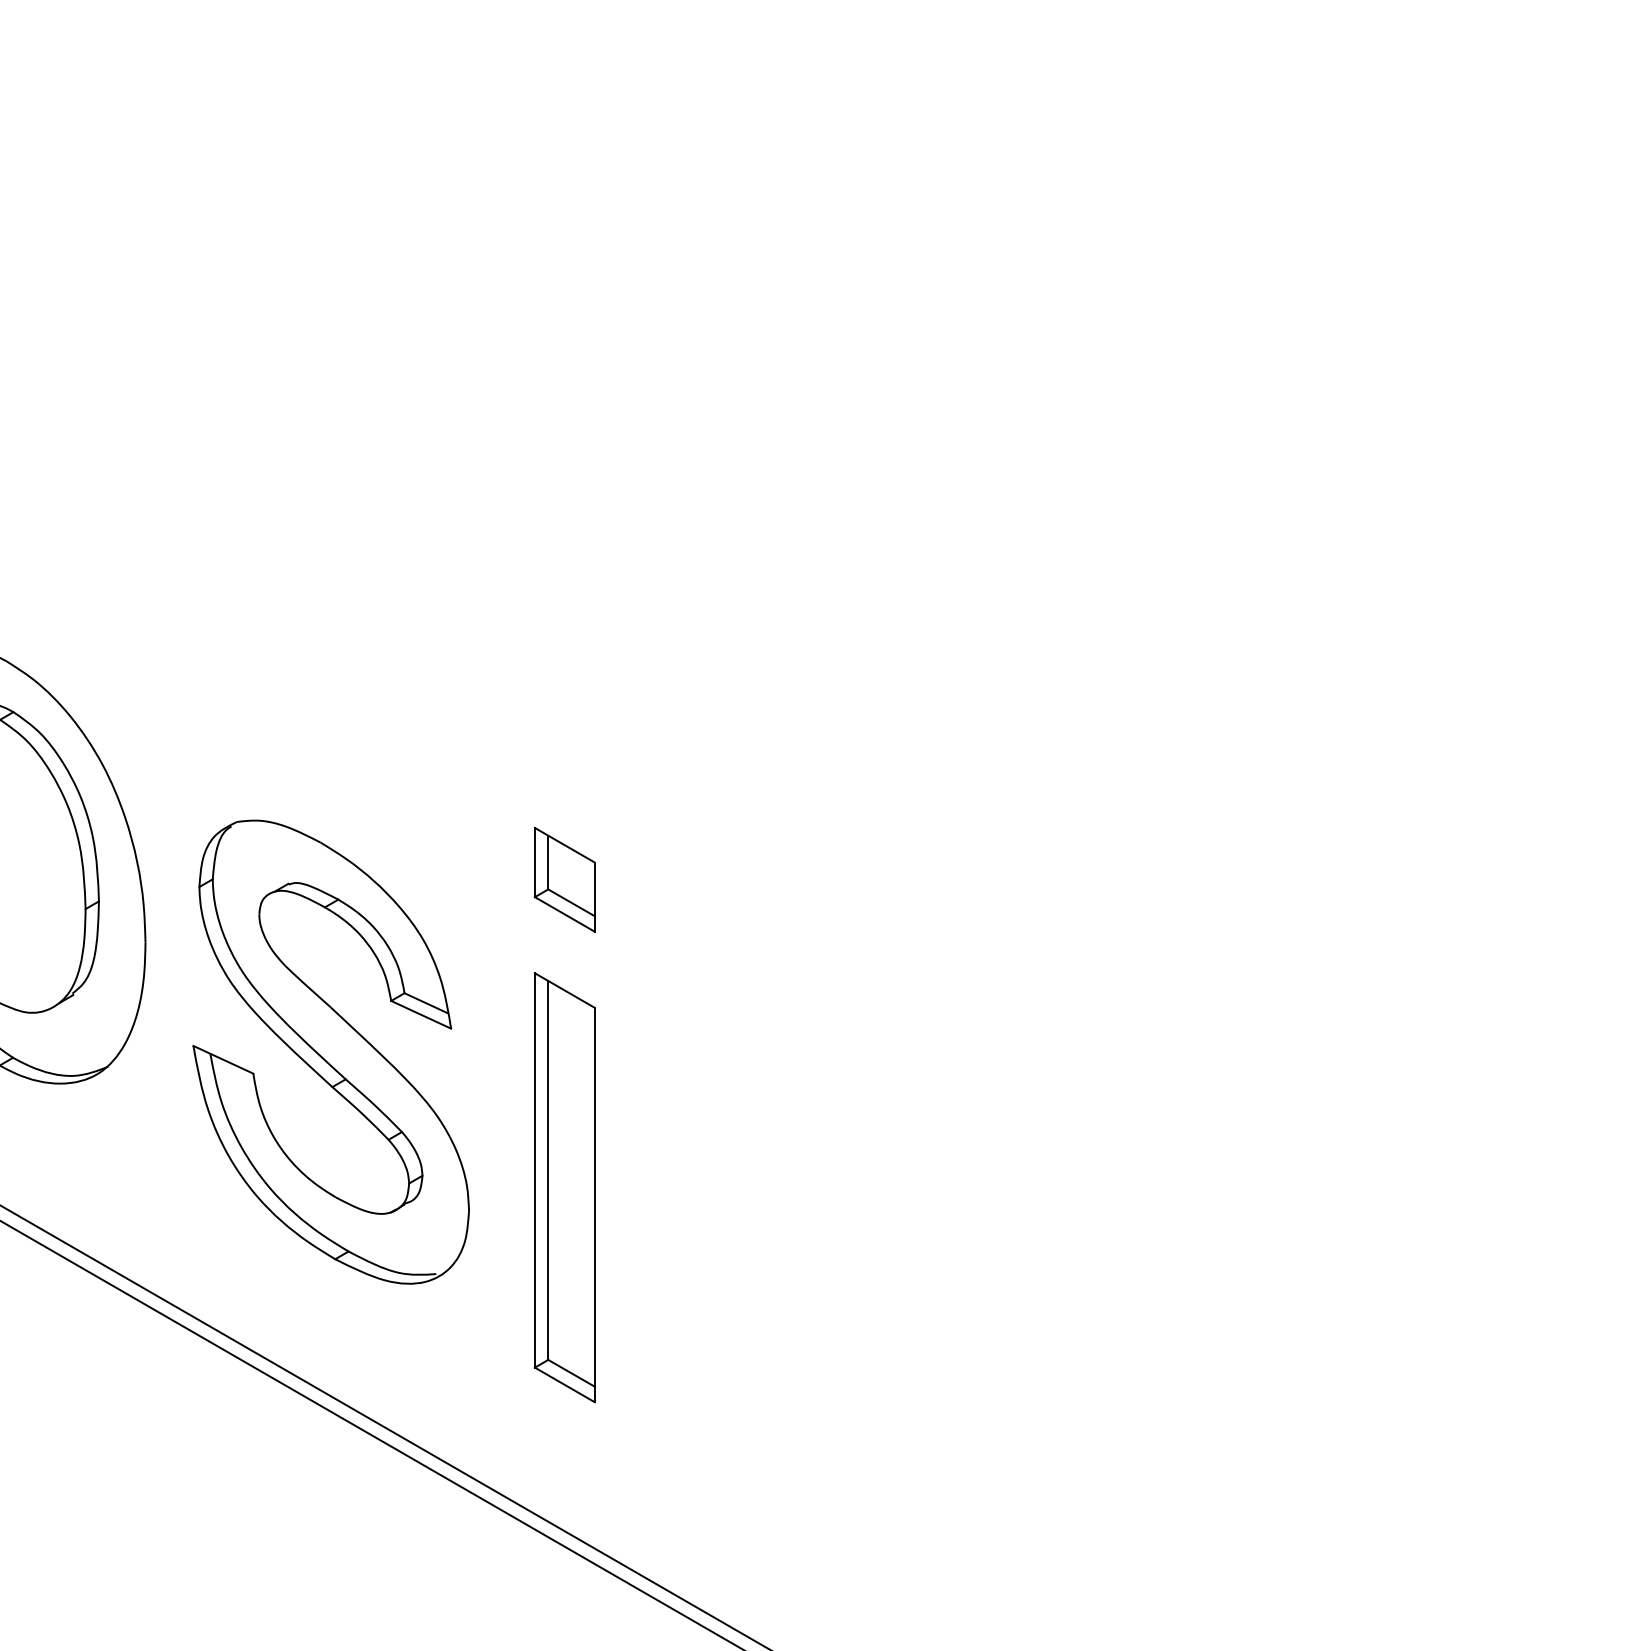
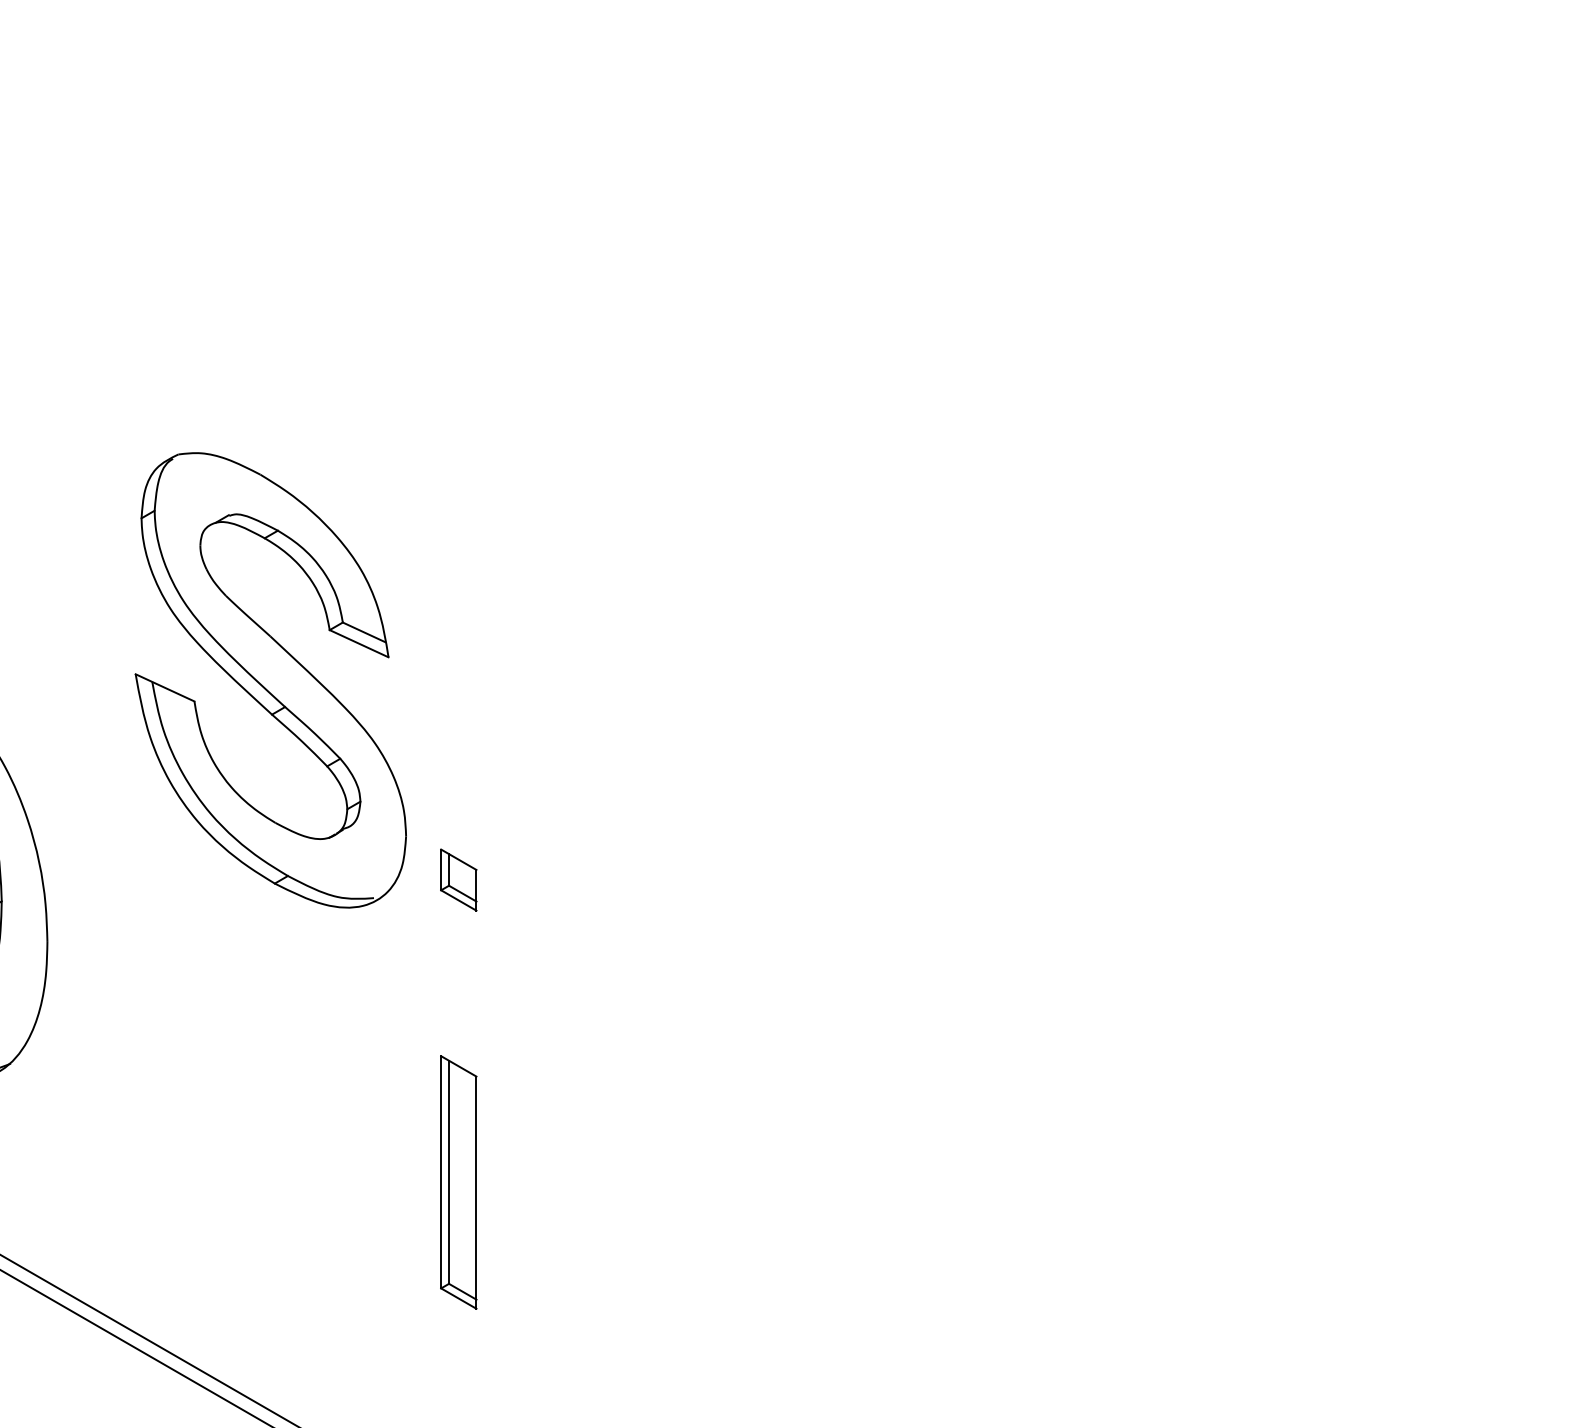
part: (564, 879) -> (458, 879), size x0.6
part: (330, 1051) -> (270, 679), moved
part: (564, 1187) -> (458, 1182), size x0.6

